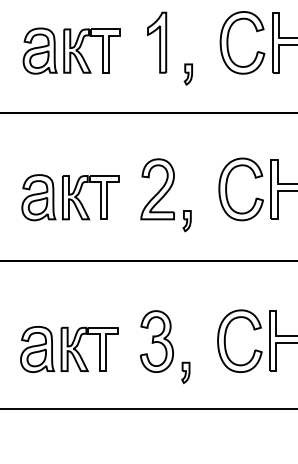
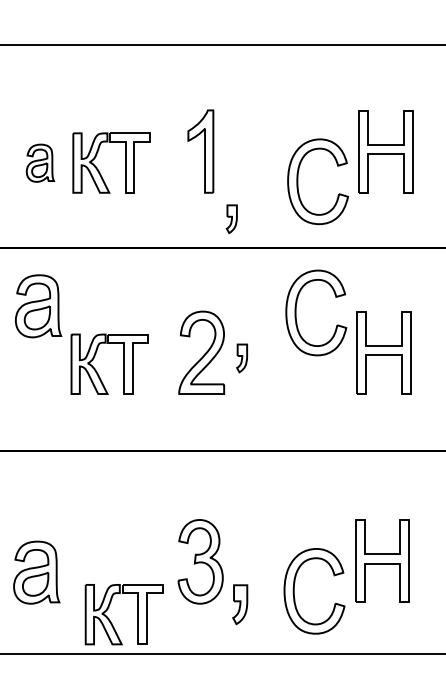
part: (228, 42) -> (298, 181), moved
part: (40, 51) -> (40, 163), size x0.6
part: (188, 73) -> (231, 218), moved
part: (226, 189) -> (296, 312), moved
part: (38, 197) -> (38, 306), moved
part: (186, 221) -> (241, 358), moved
part: (225, 341) -> (294, 591), moved
part: (80, 354) -> (111, 621), moved
part: (185, 372) -> (240, 604), size x1.4

